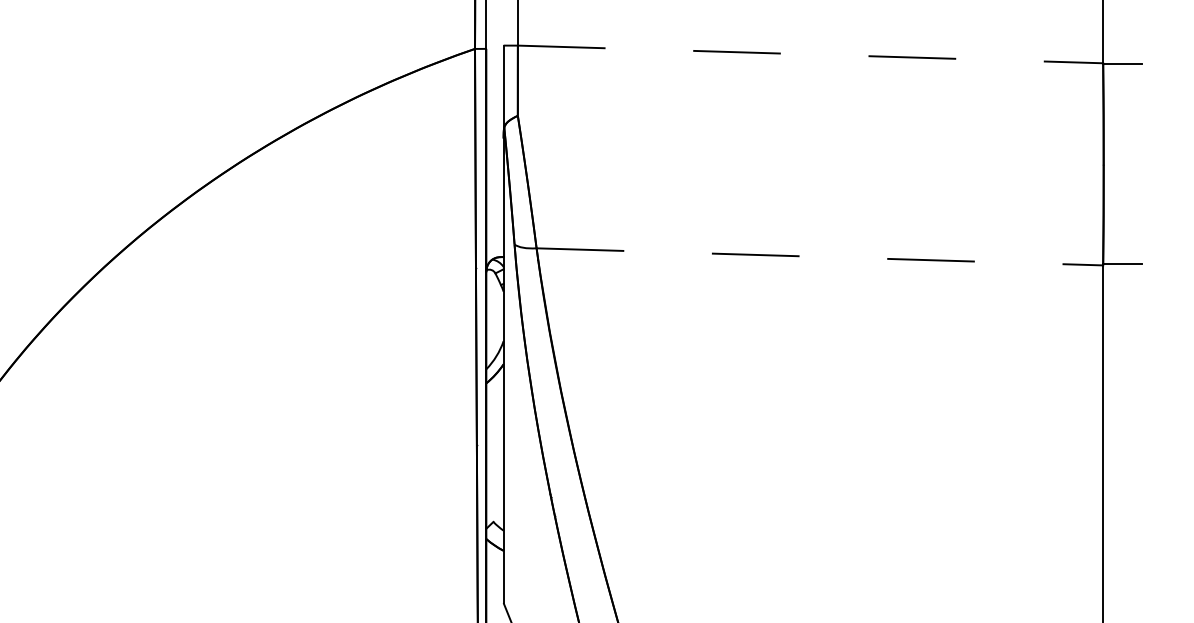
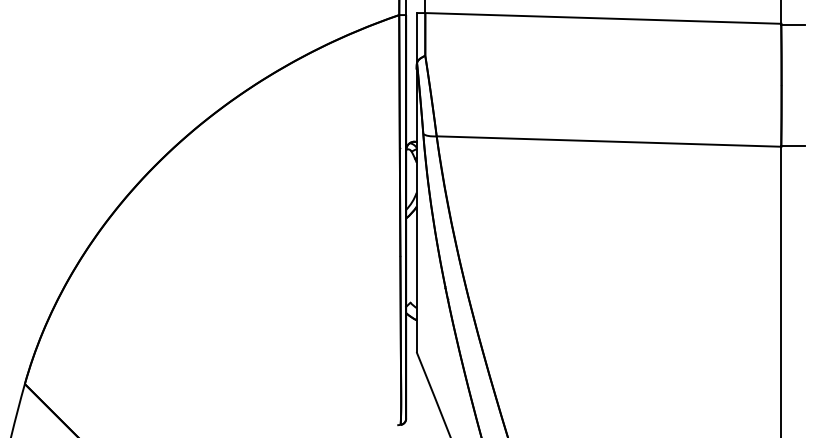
line: (810, 54) -> (603, 18), dashed -> solid
line: (820, 256) -> (609, 141), dashed -> solid

